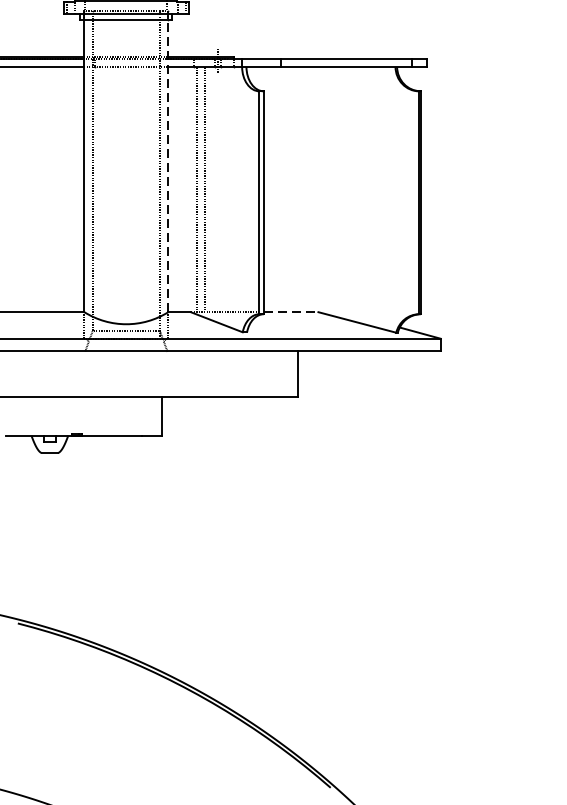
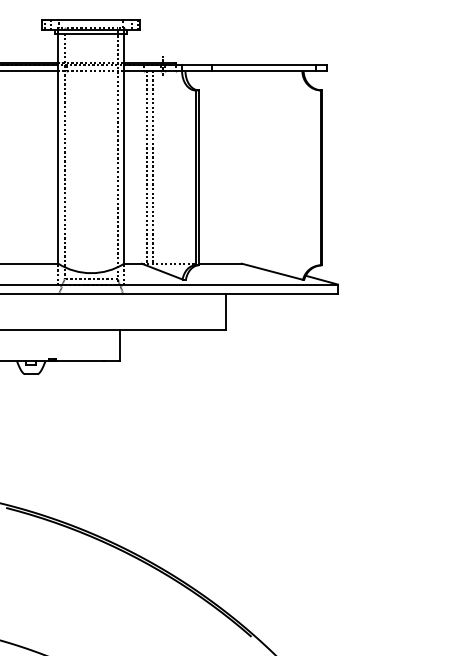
line: (168, 161) -> (124, 145), dashed -> solid
line: (292, 311) -> (221, 263), dashed -> solid

